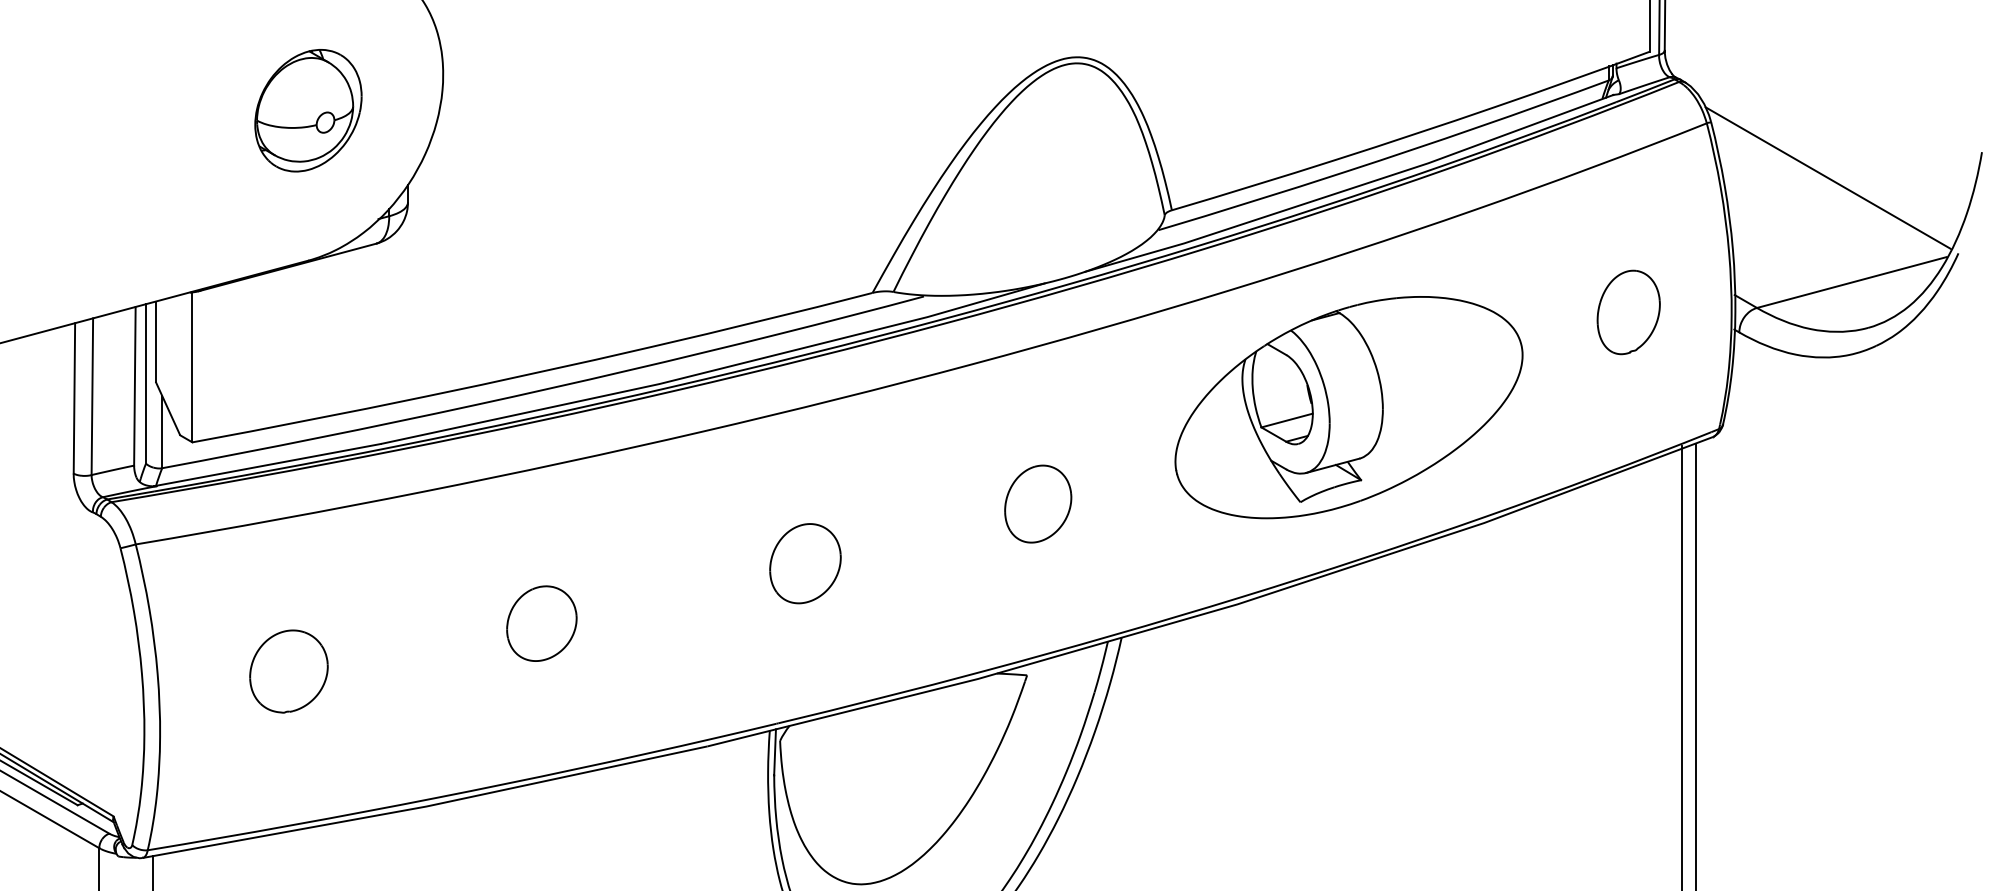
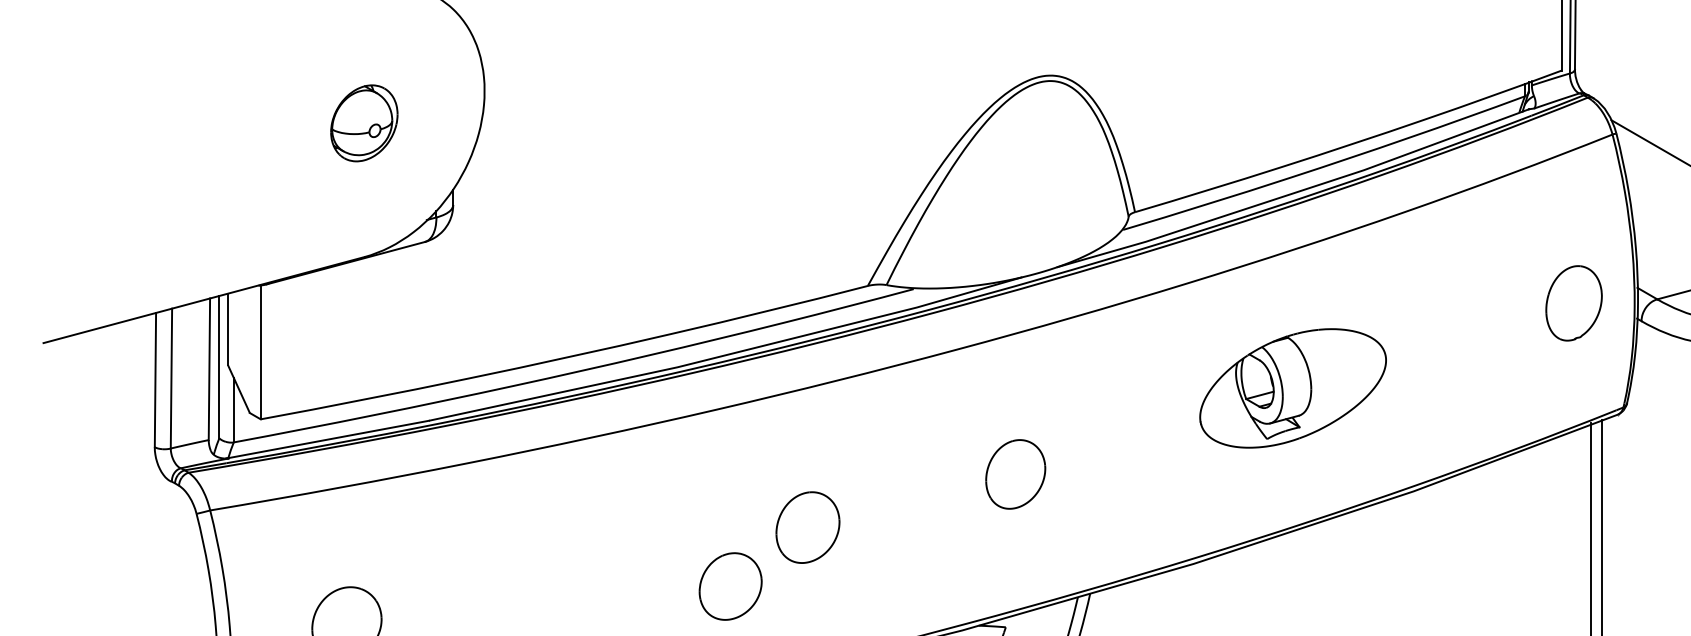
part: (308, 110) -> (364, 123), size x0.7
part: (1628, 312) -> (1573, 303), moved
part: (1348, 407) -> (1292, 388), size x0.6
part: (541, 623) -> (730, 586), moved

